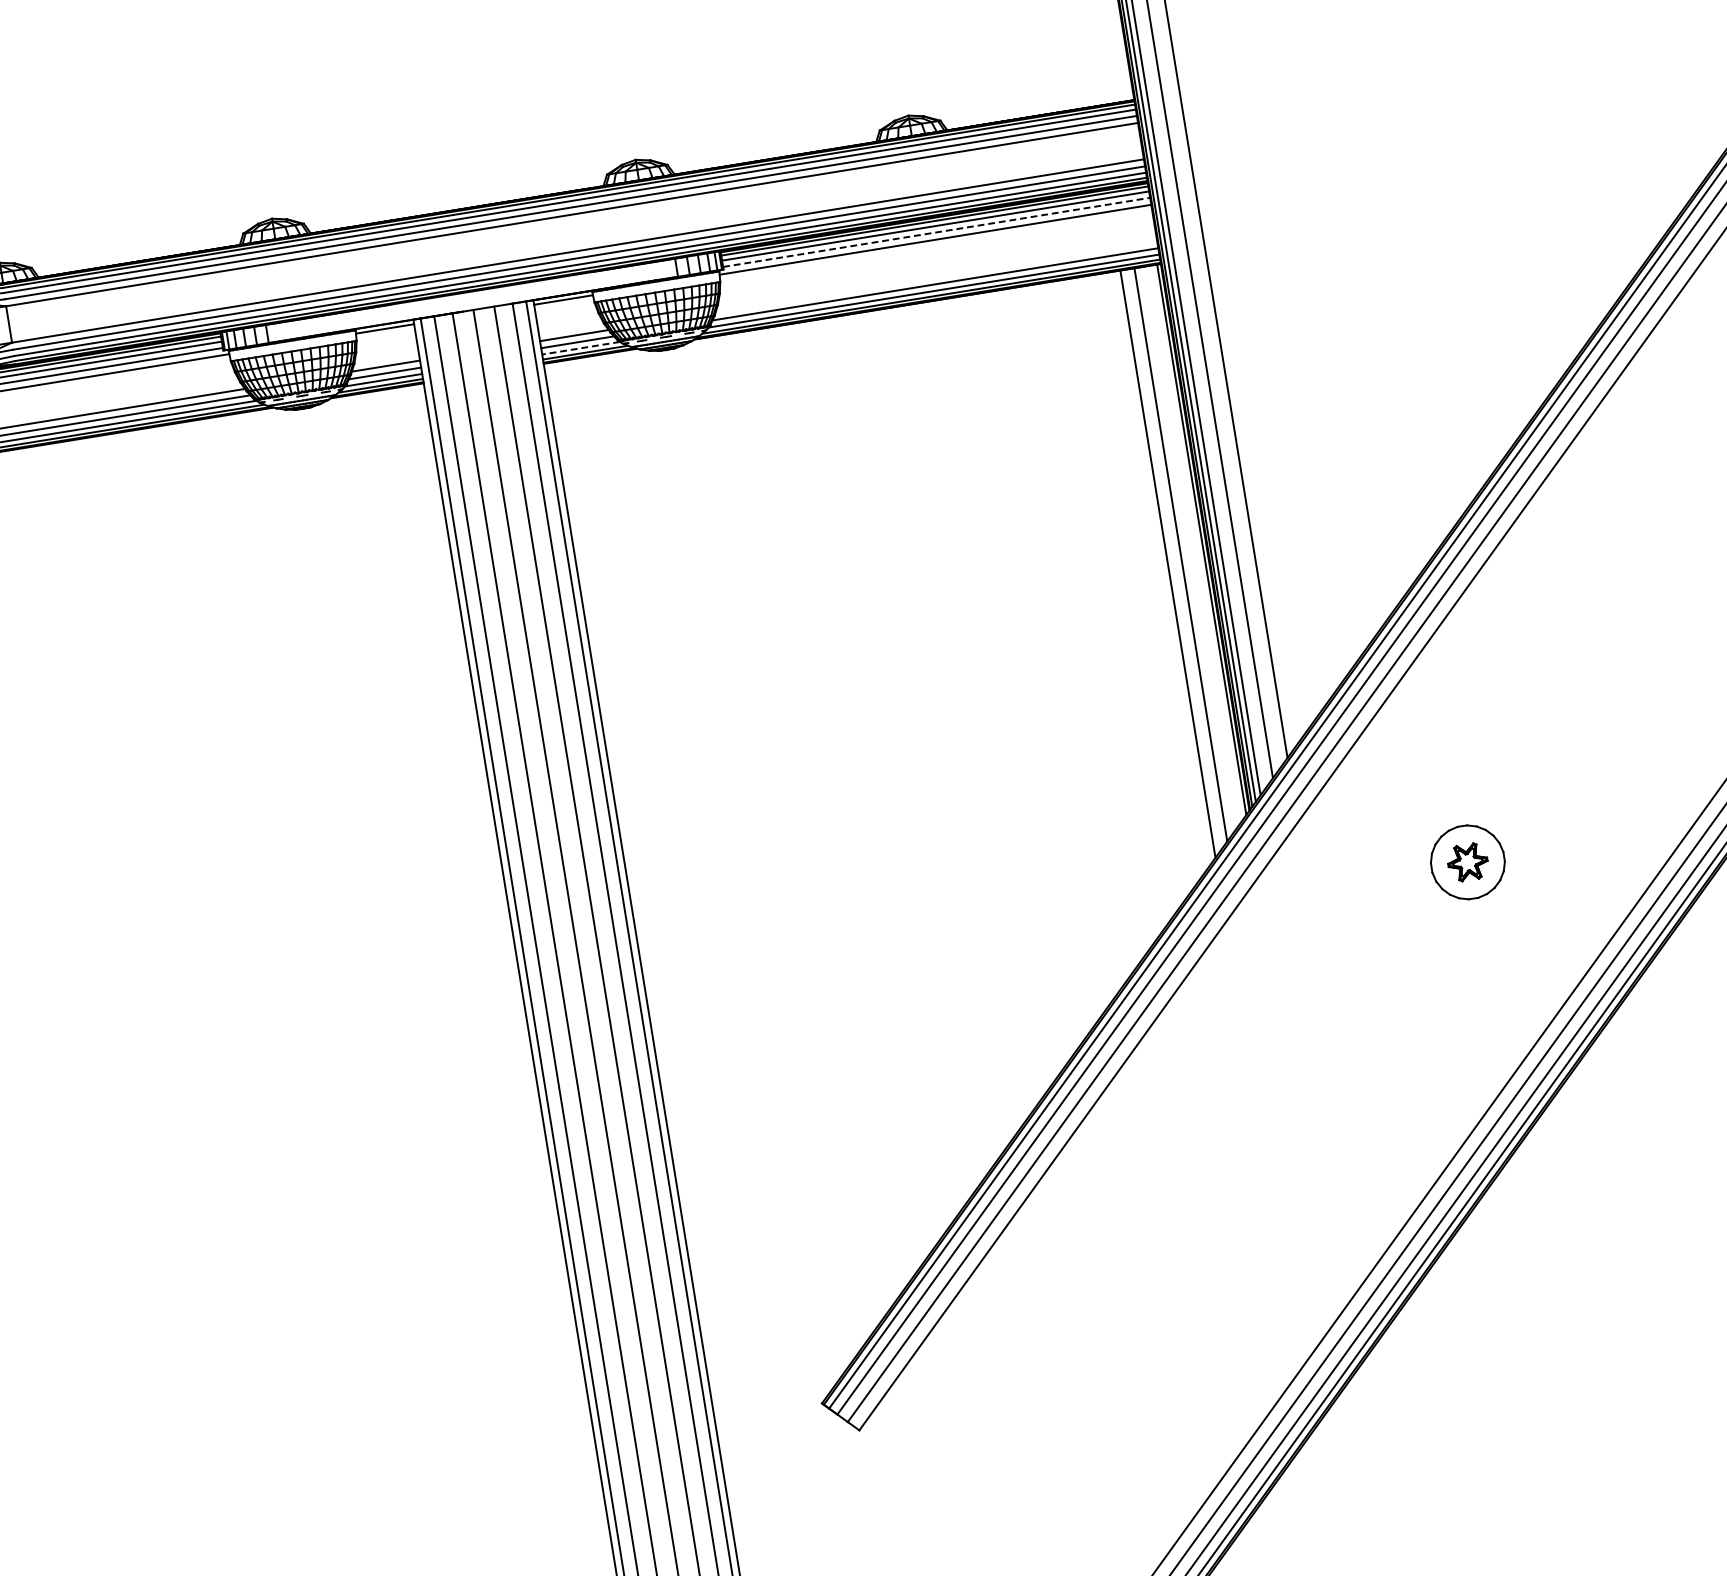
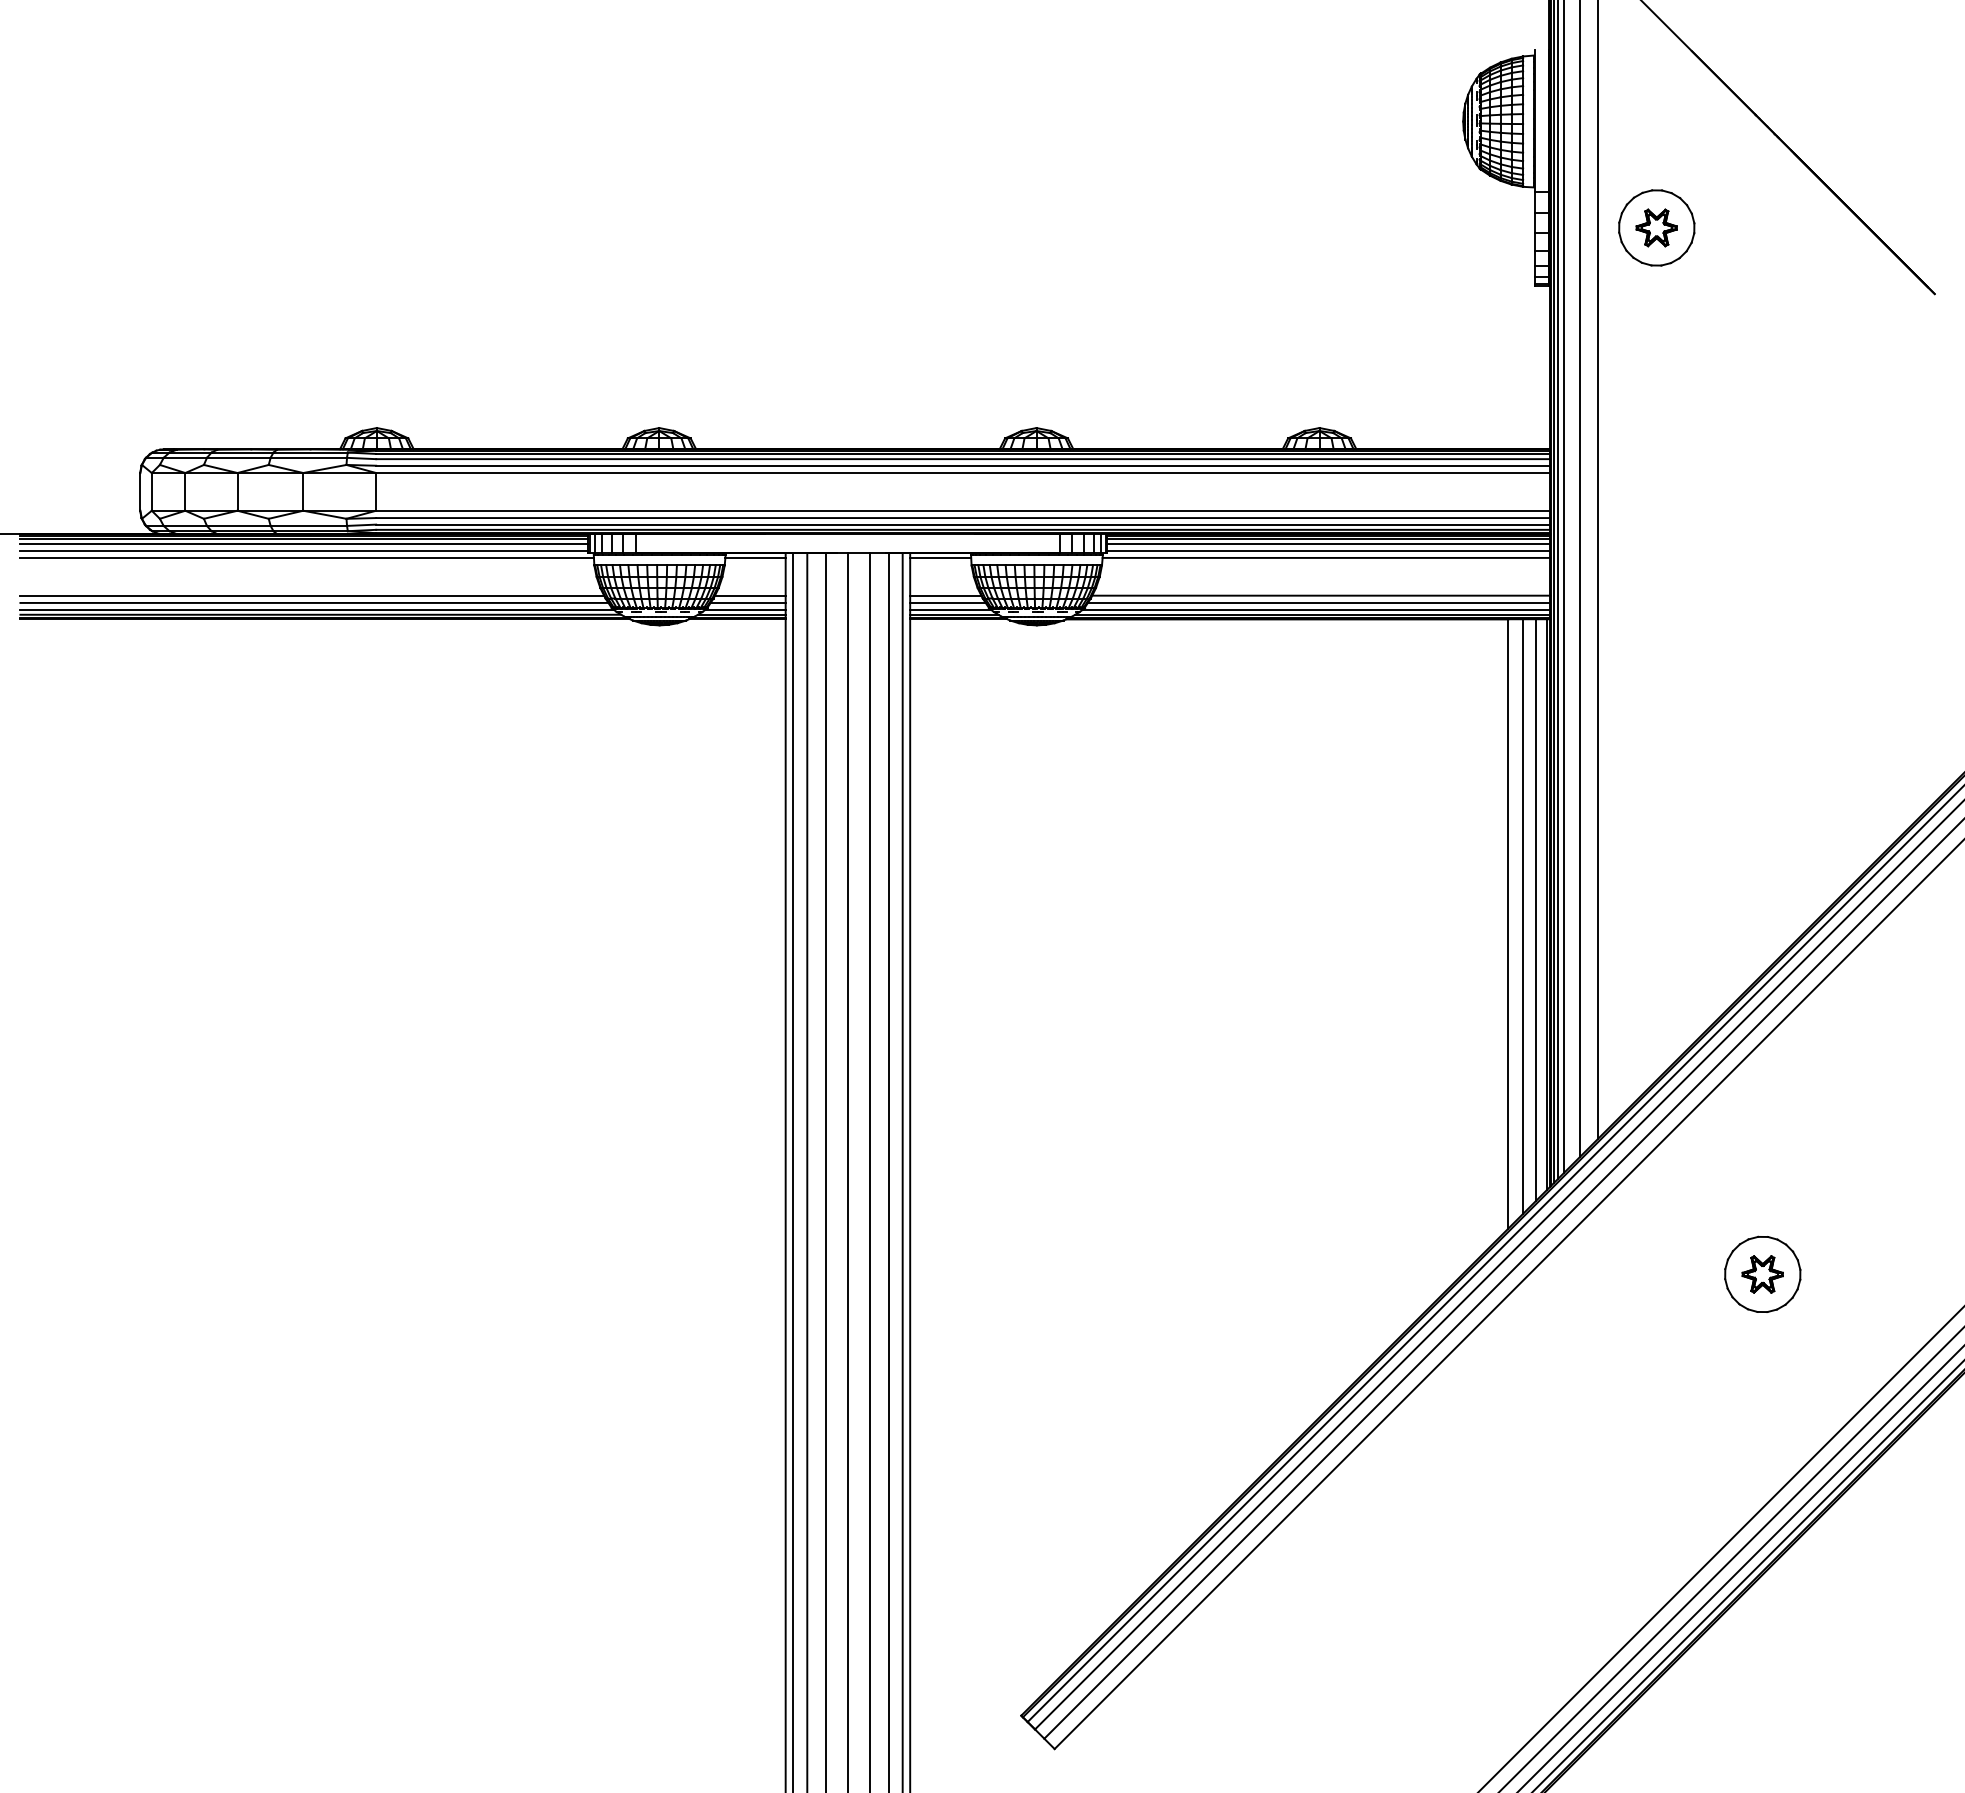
line: (937, 232) -> (1329, 550), dashed -> solid
line: (936, 276) -> (1321, 595), added
line: (580, 348) -> (949, 609), dashed -> solid
line: (1192, 545) -> (1536, 909), added

